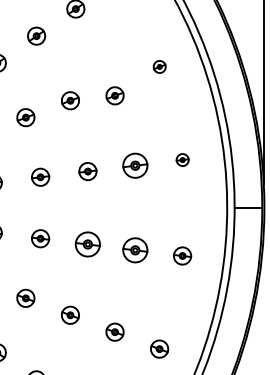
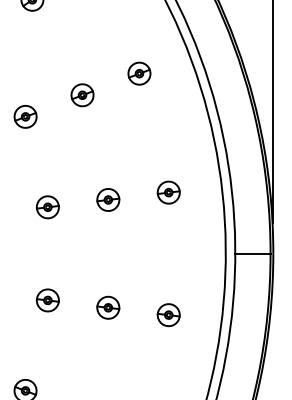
part: (159, 66) -> (139, 73), size x1.43
part: (114, 95) -> (81, 94), moved
part: (182, 159) -> (168, 191), size x1.43
part: (134, 165) -> (107, 199), size x0.71
part: (87, 244) -> (47, 300), size x0.71
part: (134, 249) -> (107, 306), size x0.71

